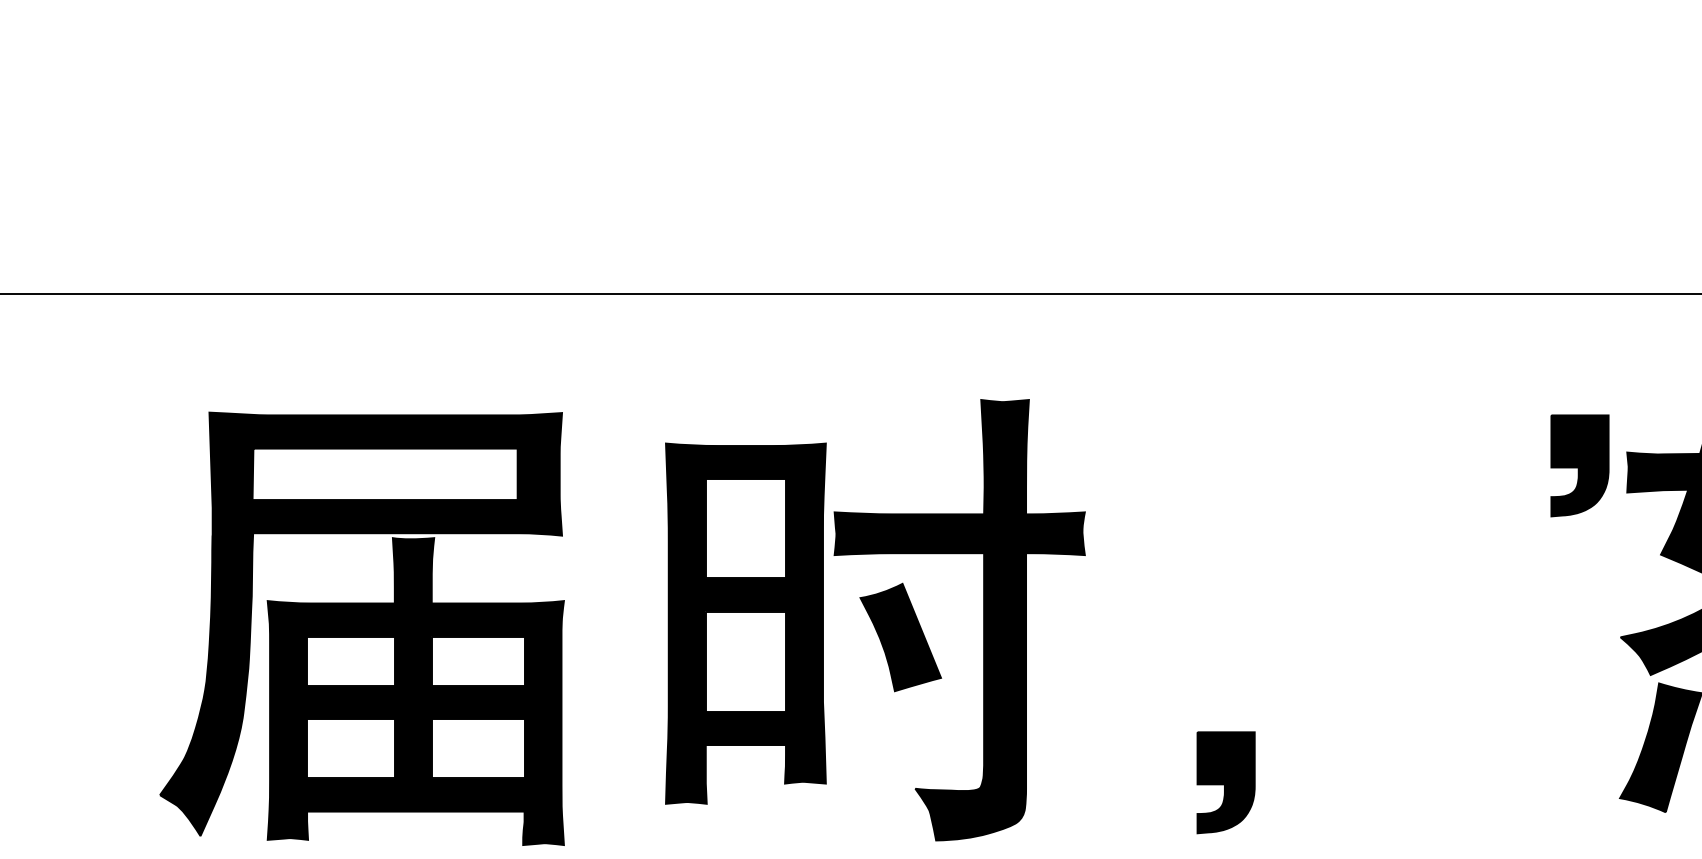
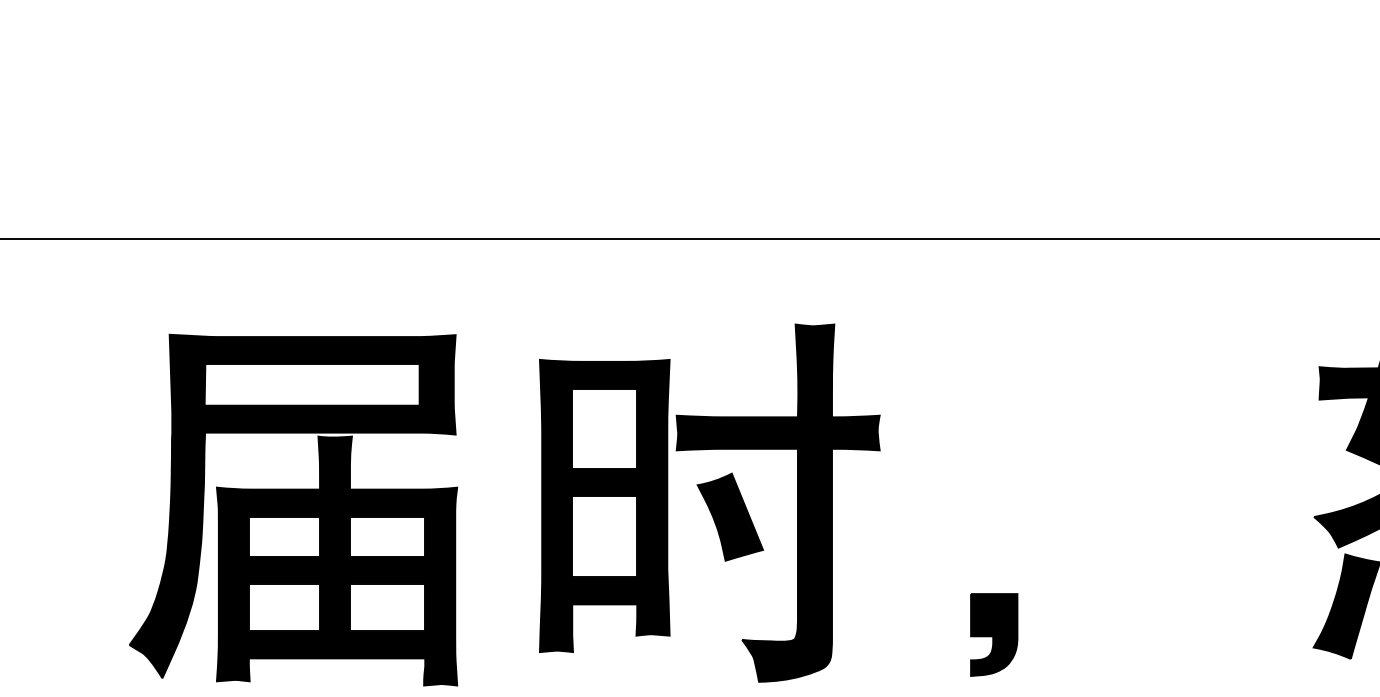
part: (1580, 465) -> (1281, 377), removed

